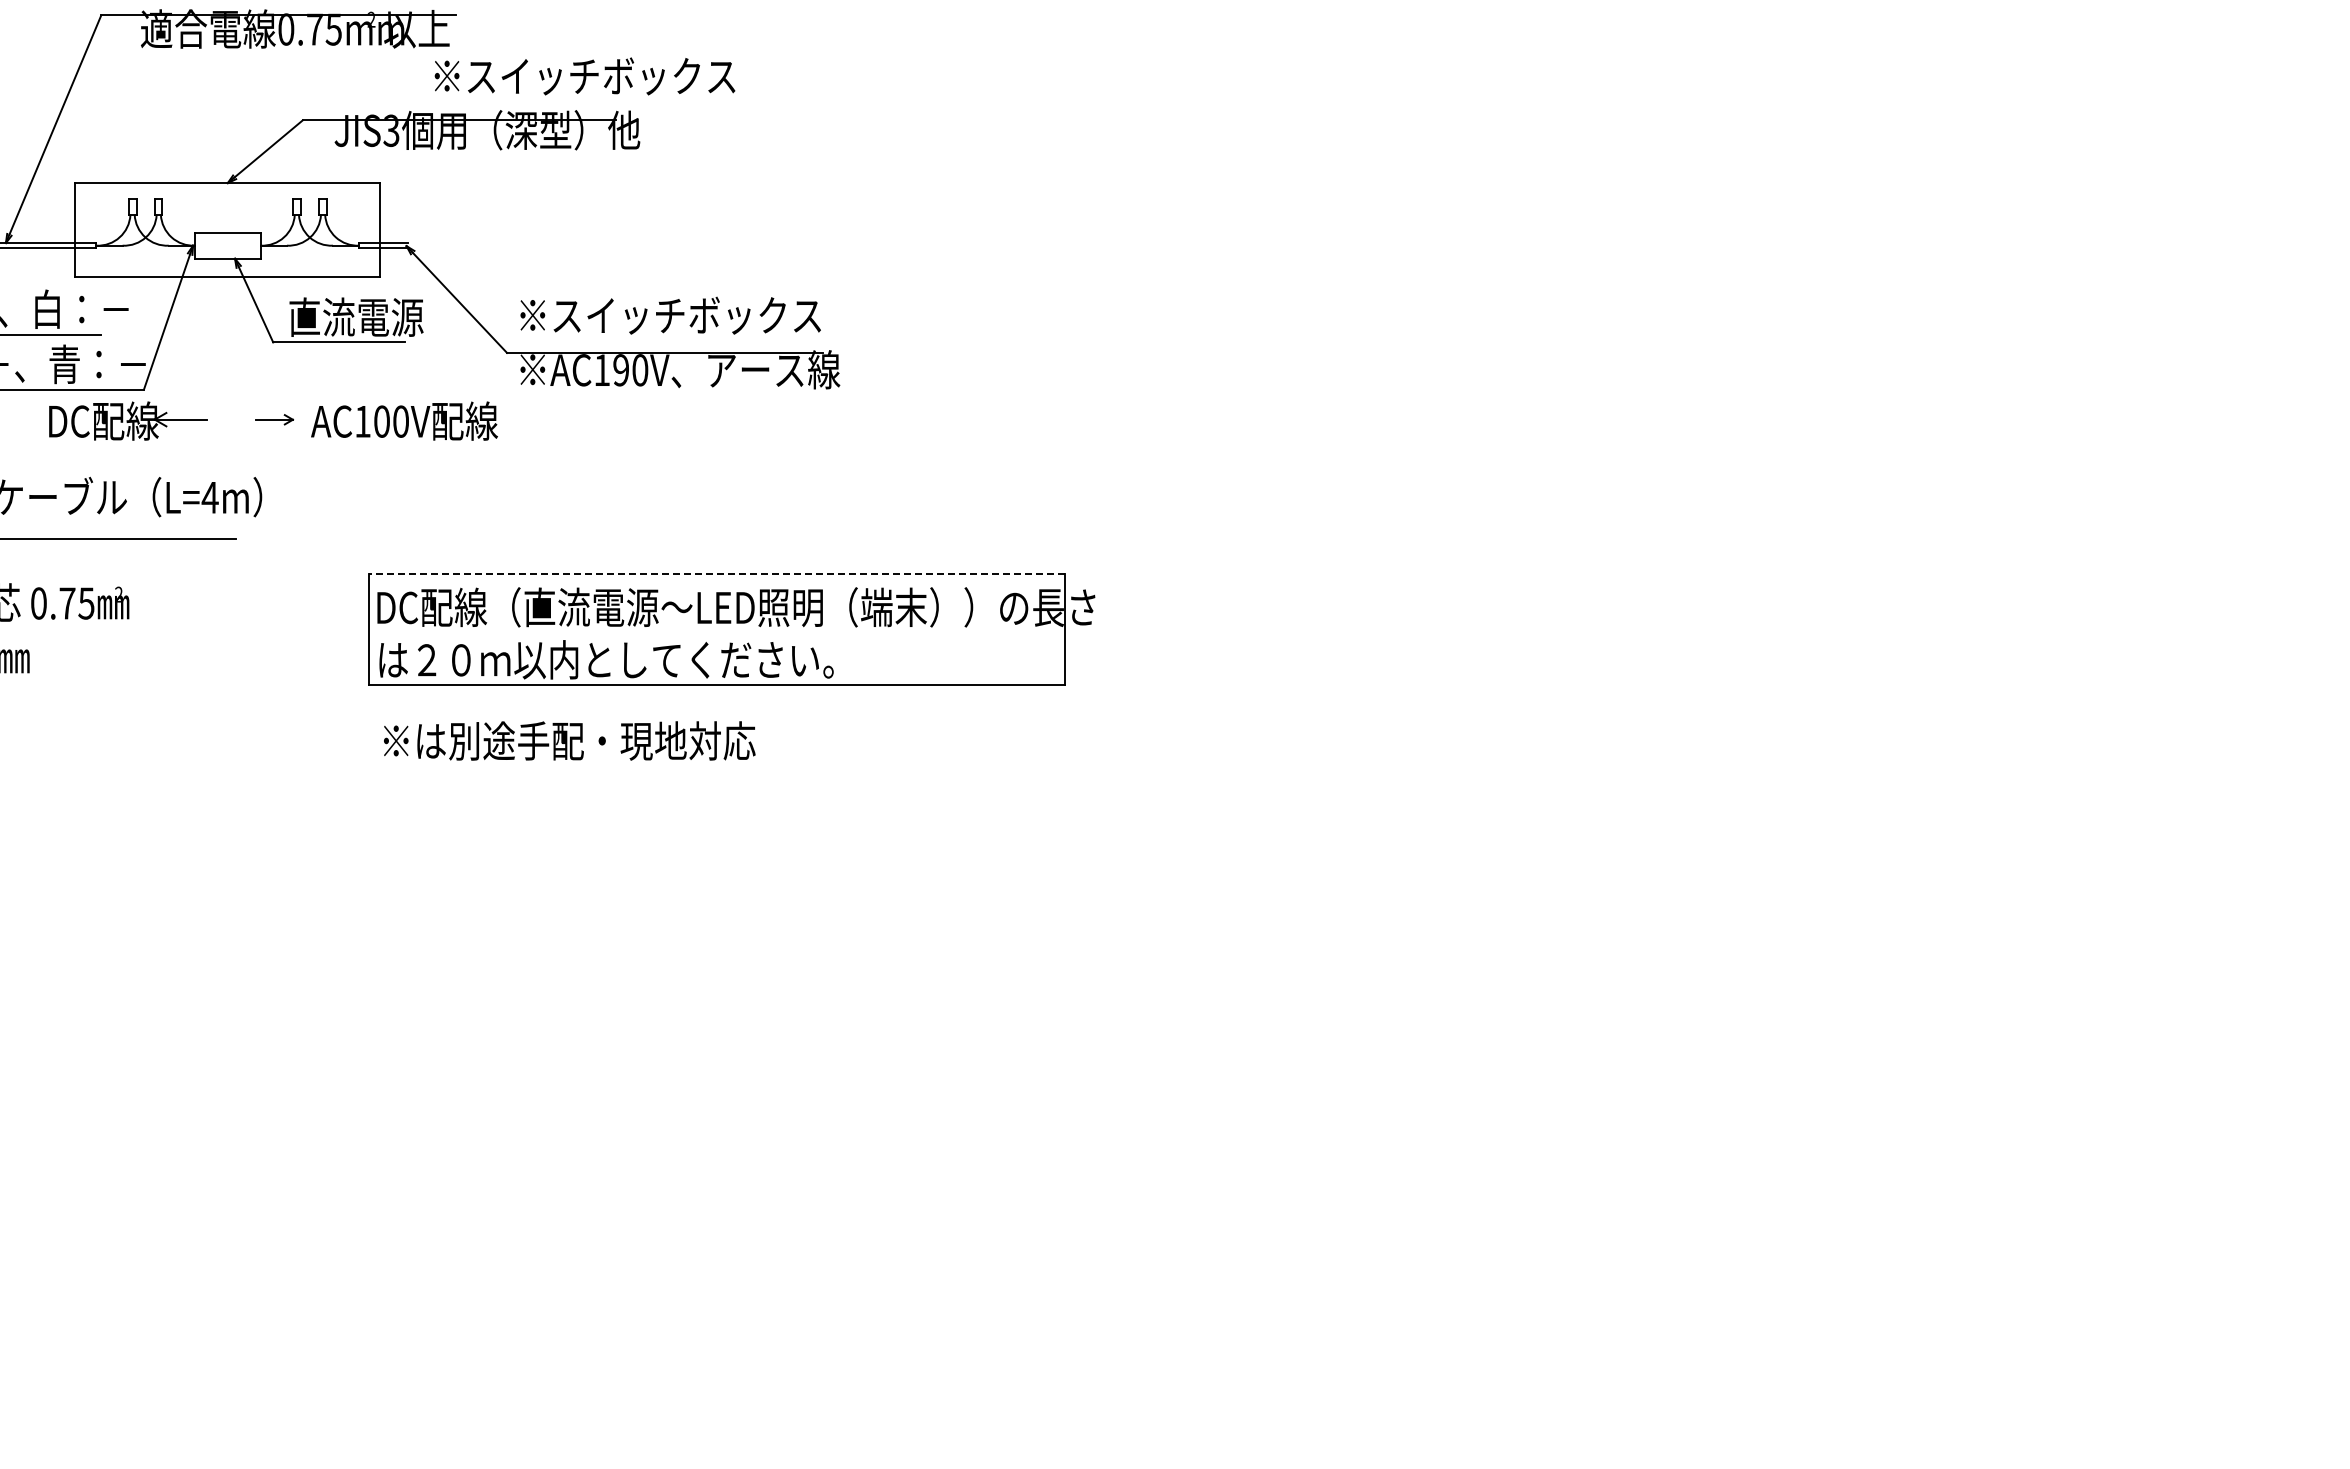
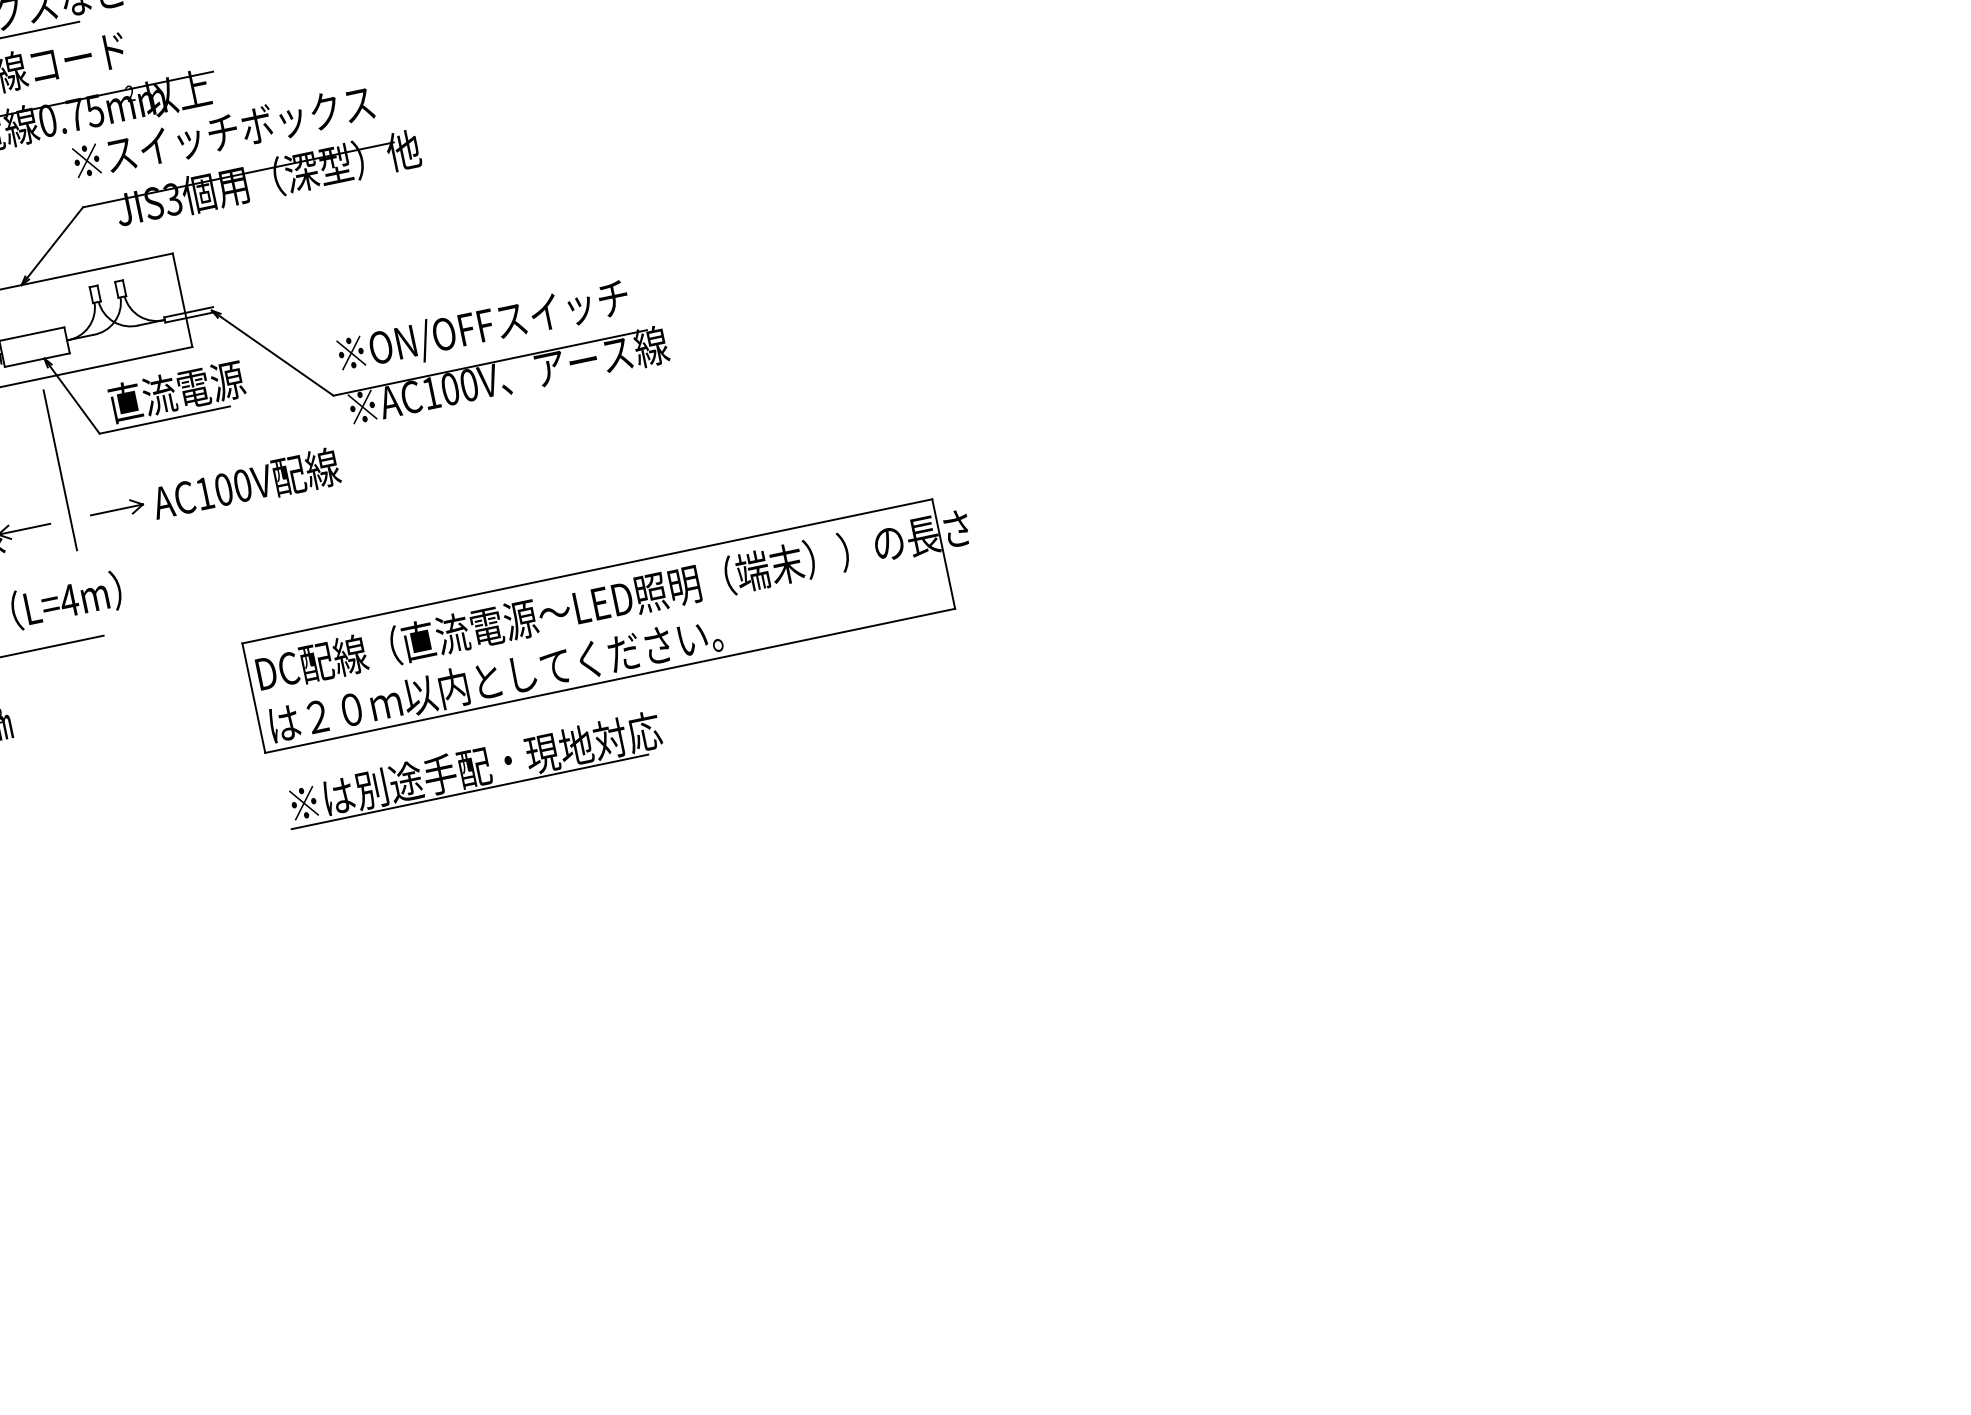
text: (584, 76) -> (223, 132), moved
text: (686, 317) -> (504, 323), ※スイッチボックス -> ※ON/OFFスイッチ
line: (227, 369) -> (59, 469), added
text: (621, 370) -> (450, 389), AC190V -> AC100V
part: (274, 419) -> (116, 509), size x1.43
line: (716, 574) -> (586, 571), dashed -> solid
line: (558, 763) -> (469, 791), added

